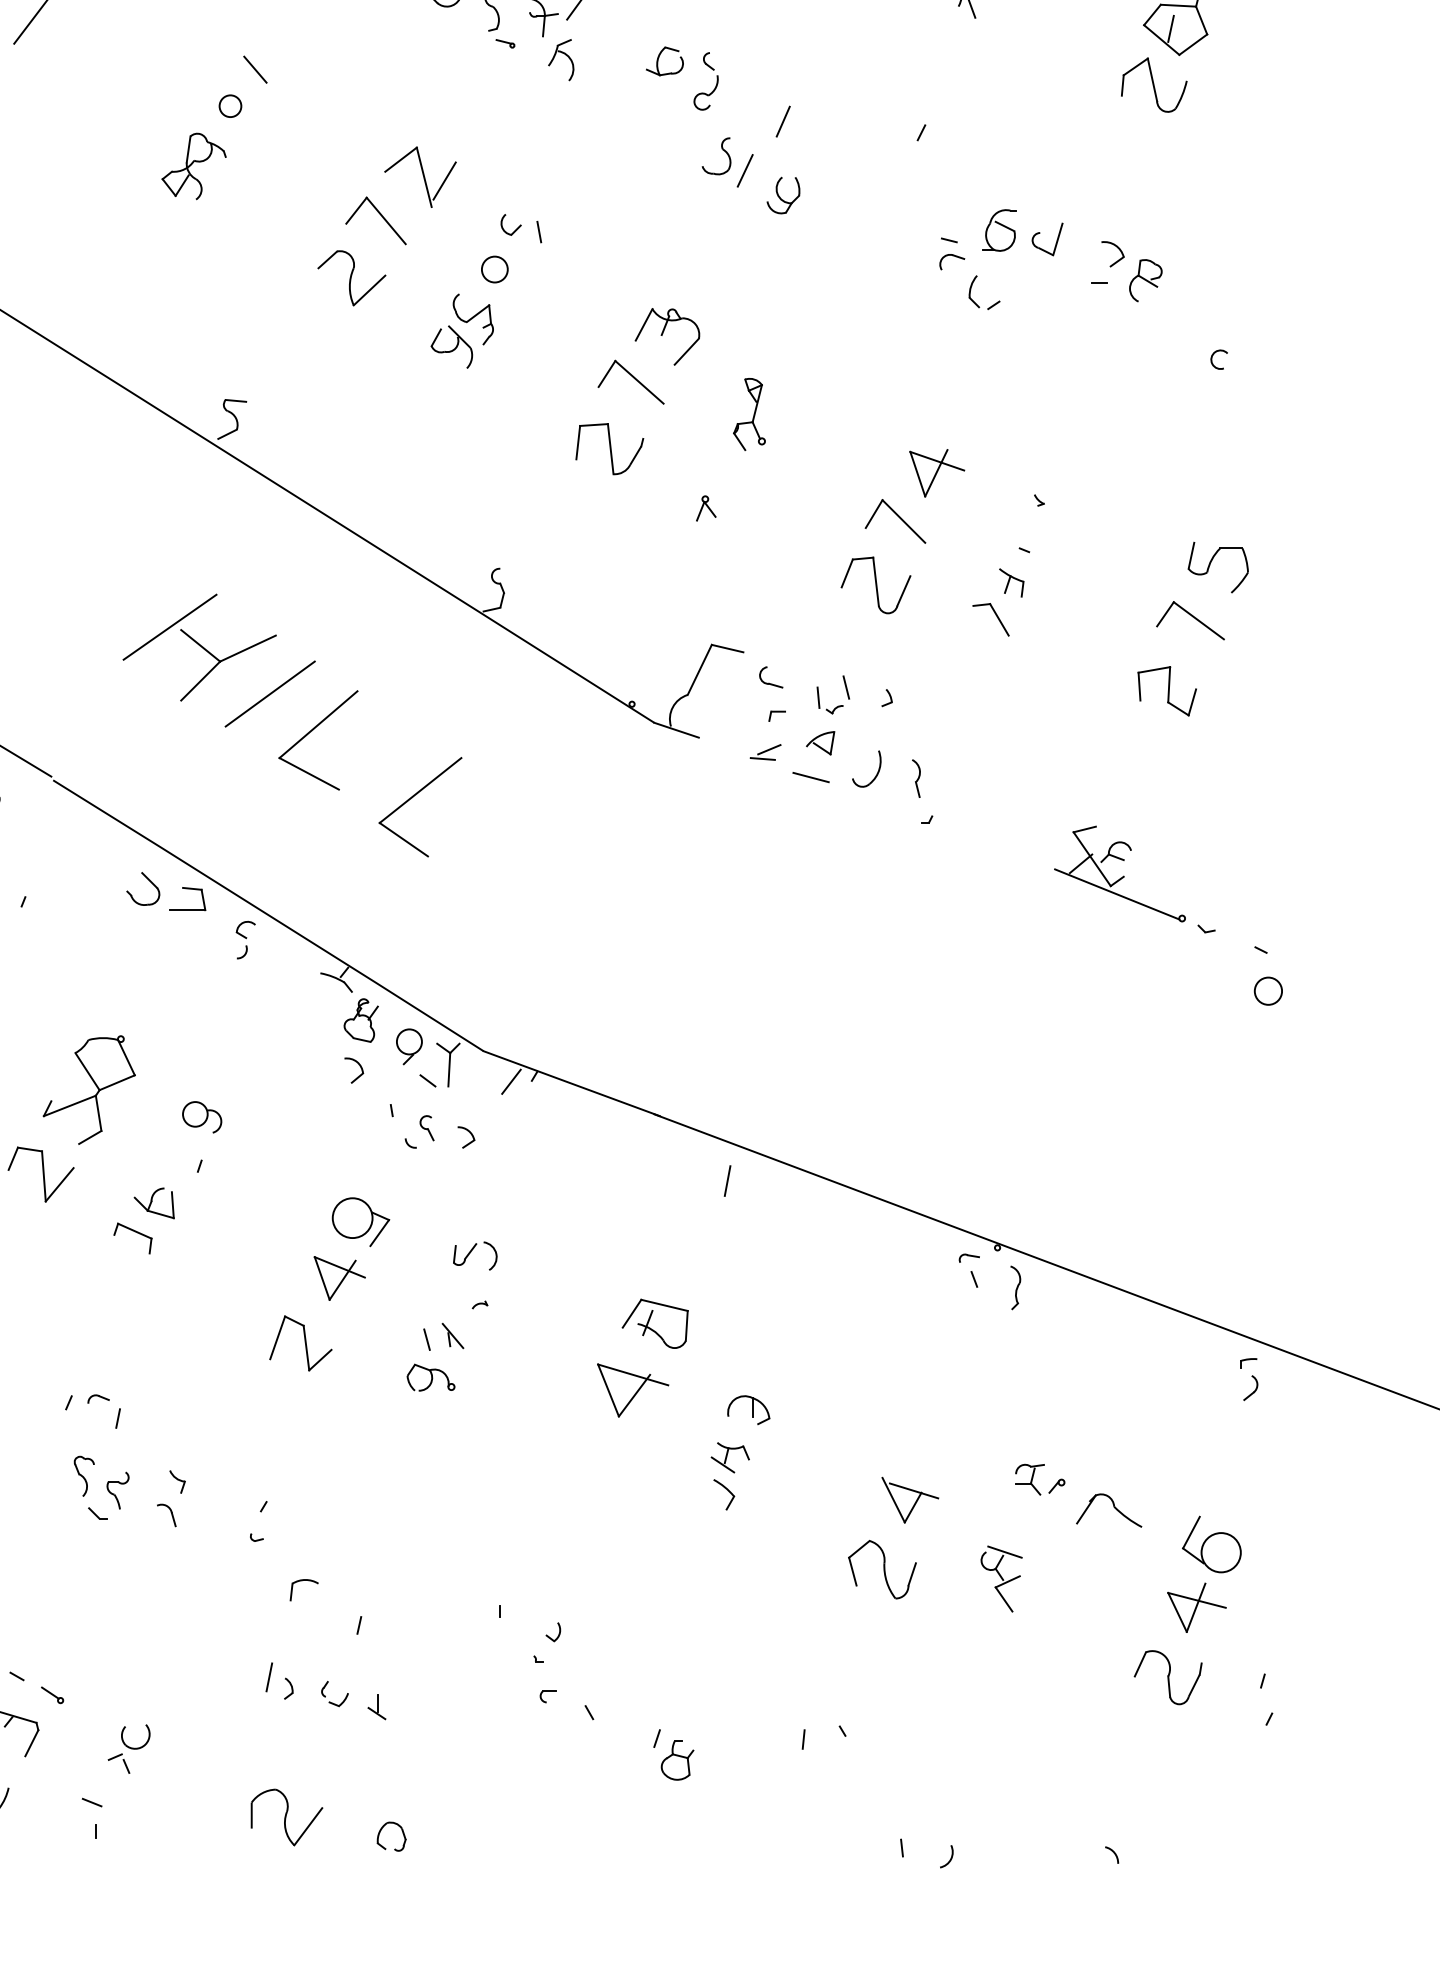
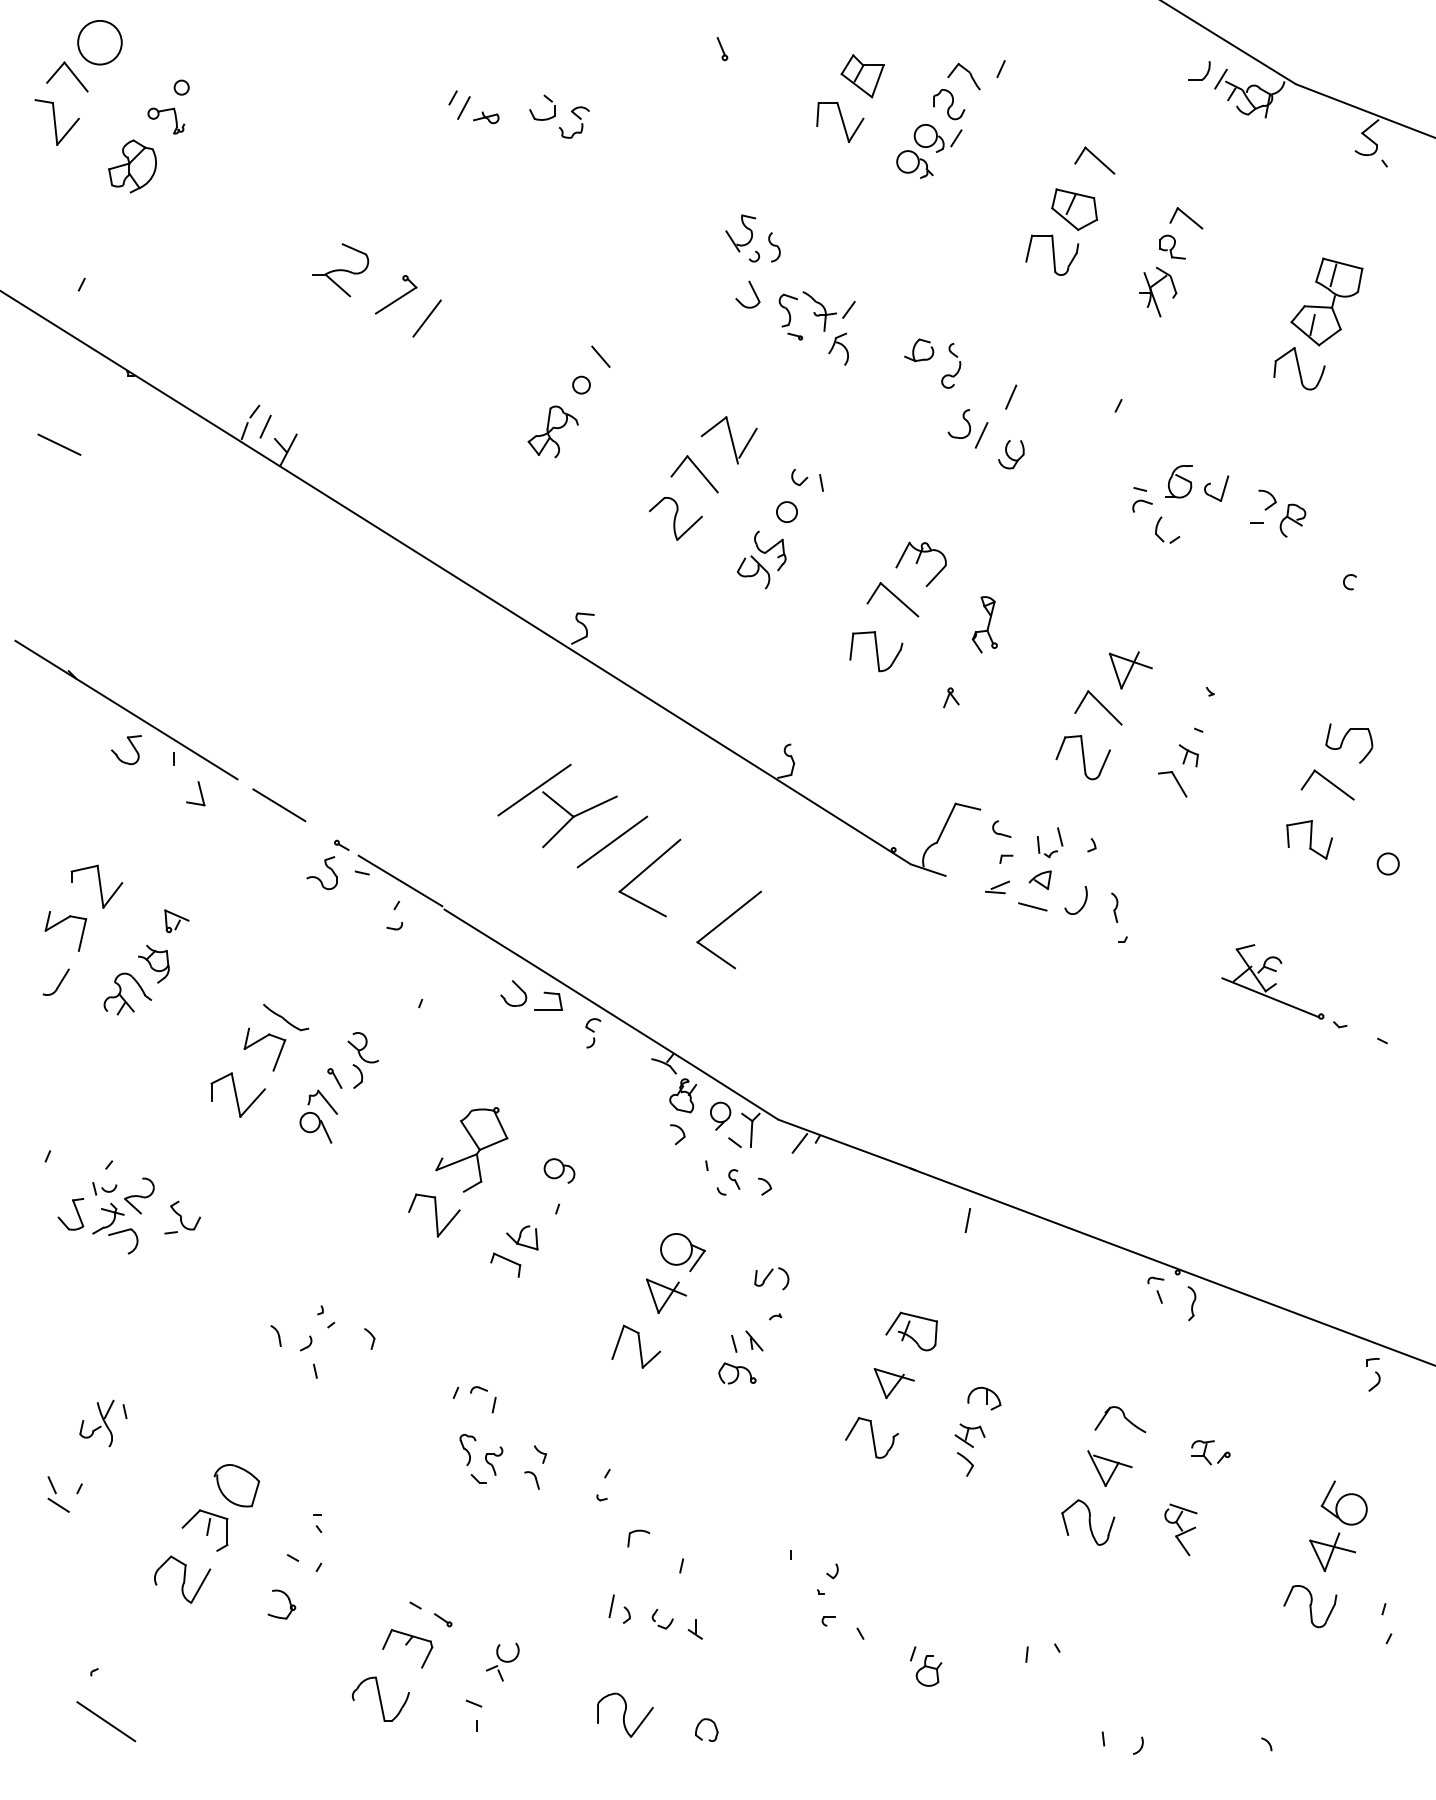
circle: (1267, 990) -> (1387, 863), moved
part: (631, 1390) -> (893, 1383), size x0.71
part: (603, 1460) -> (871, 1437), added
part: (1109, 1510) -> (1120, 1419), moved

